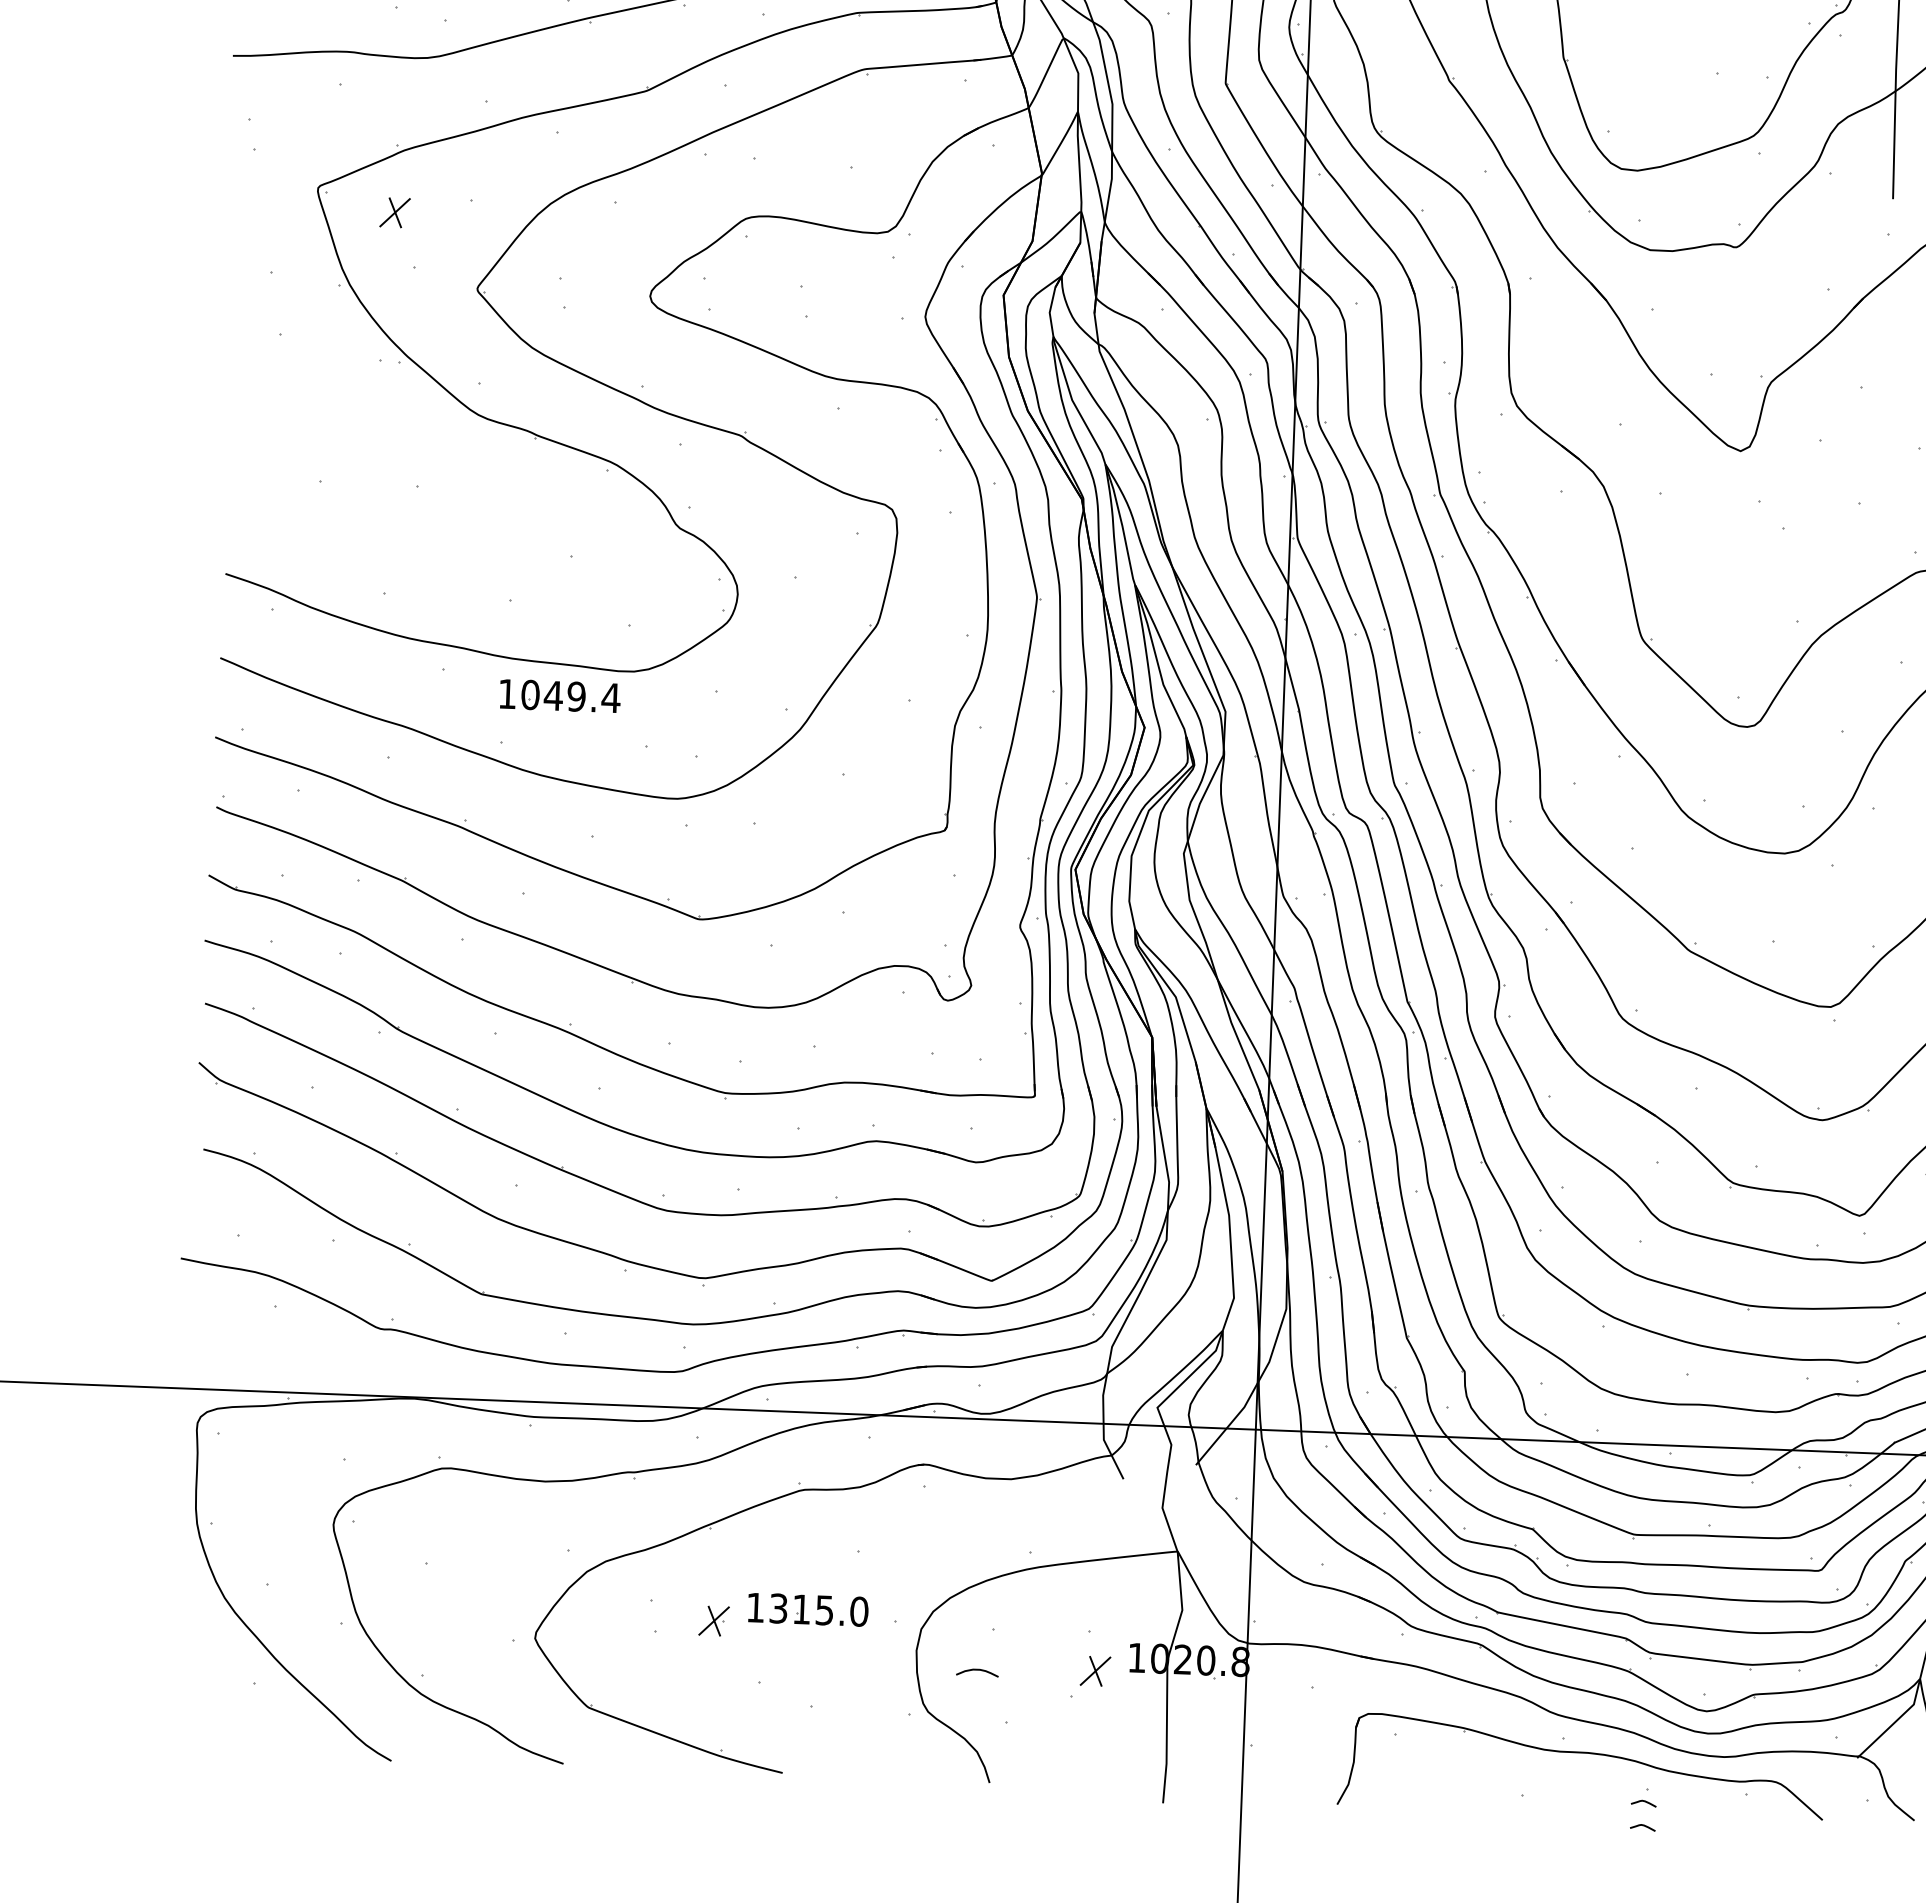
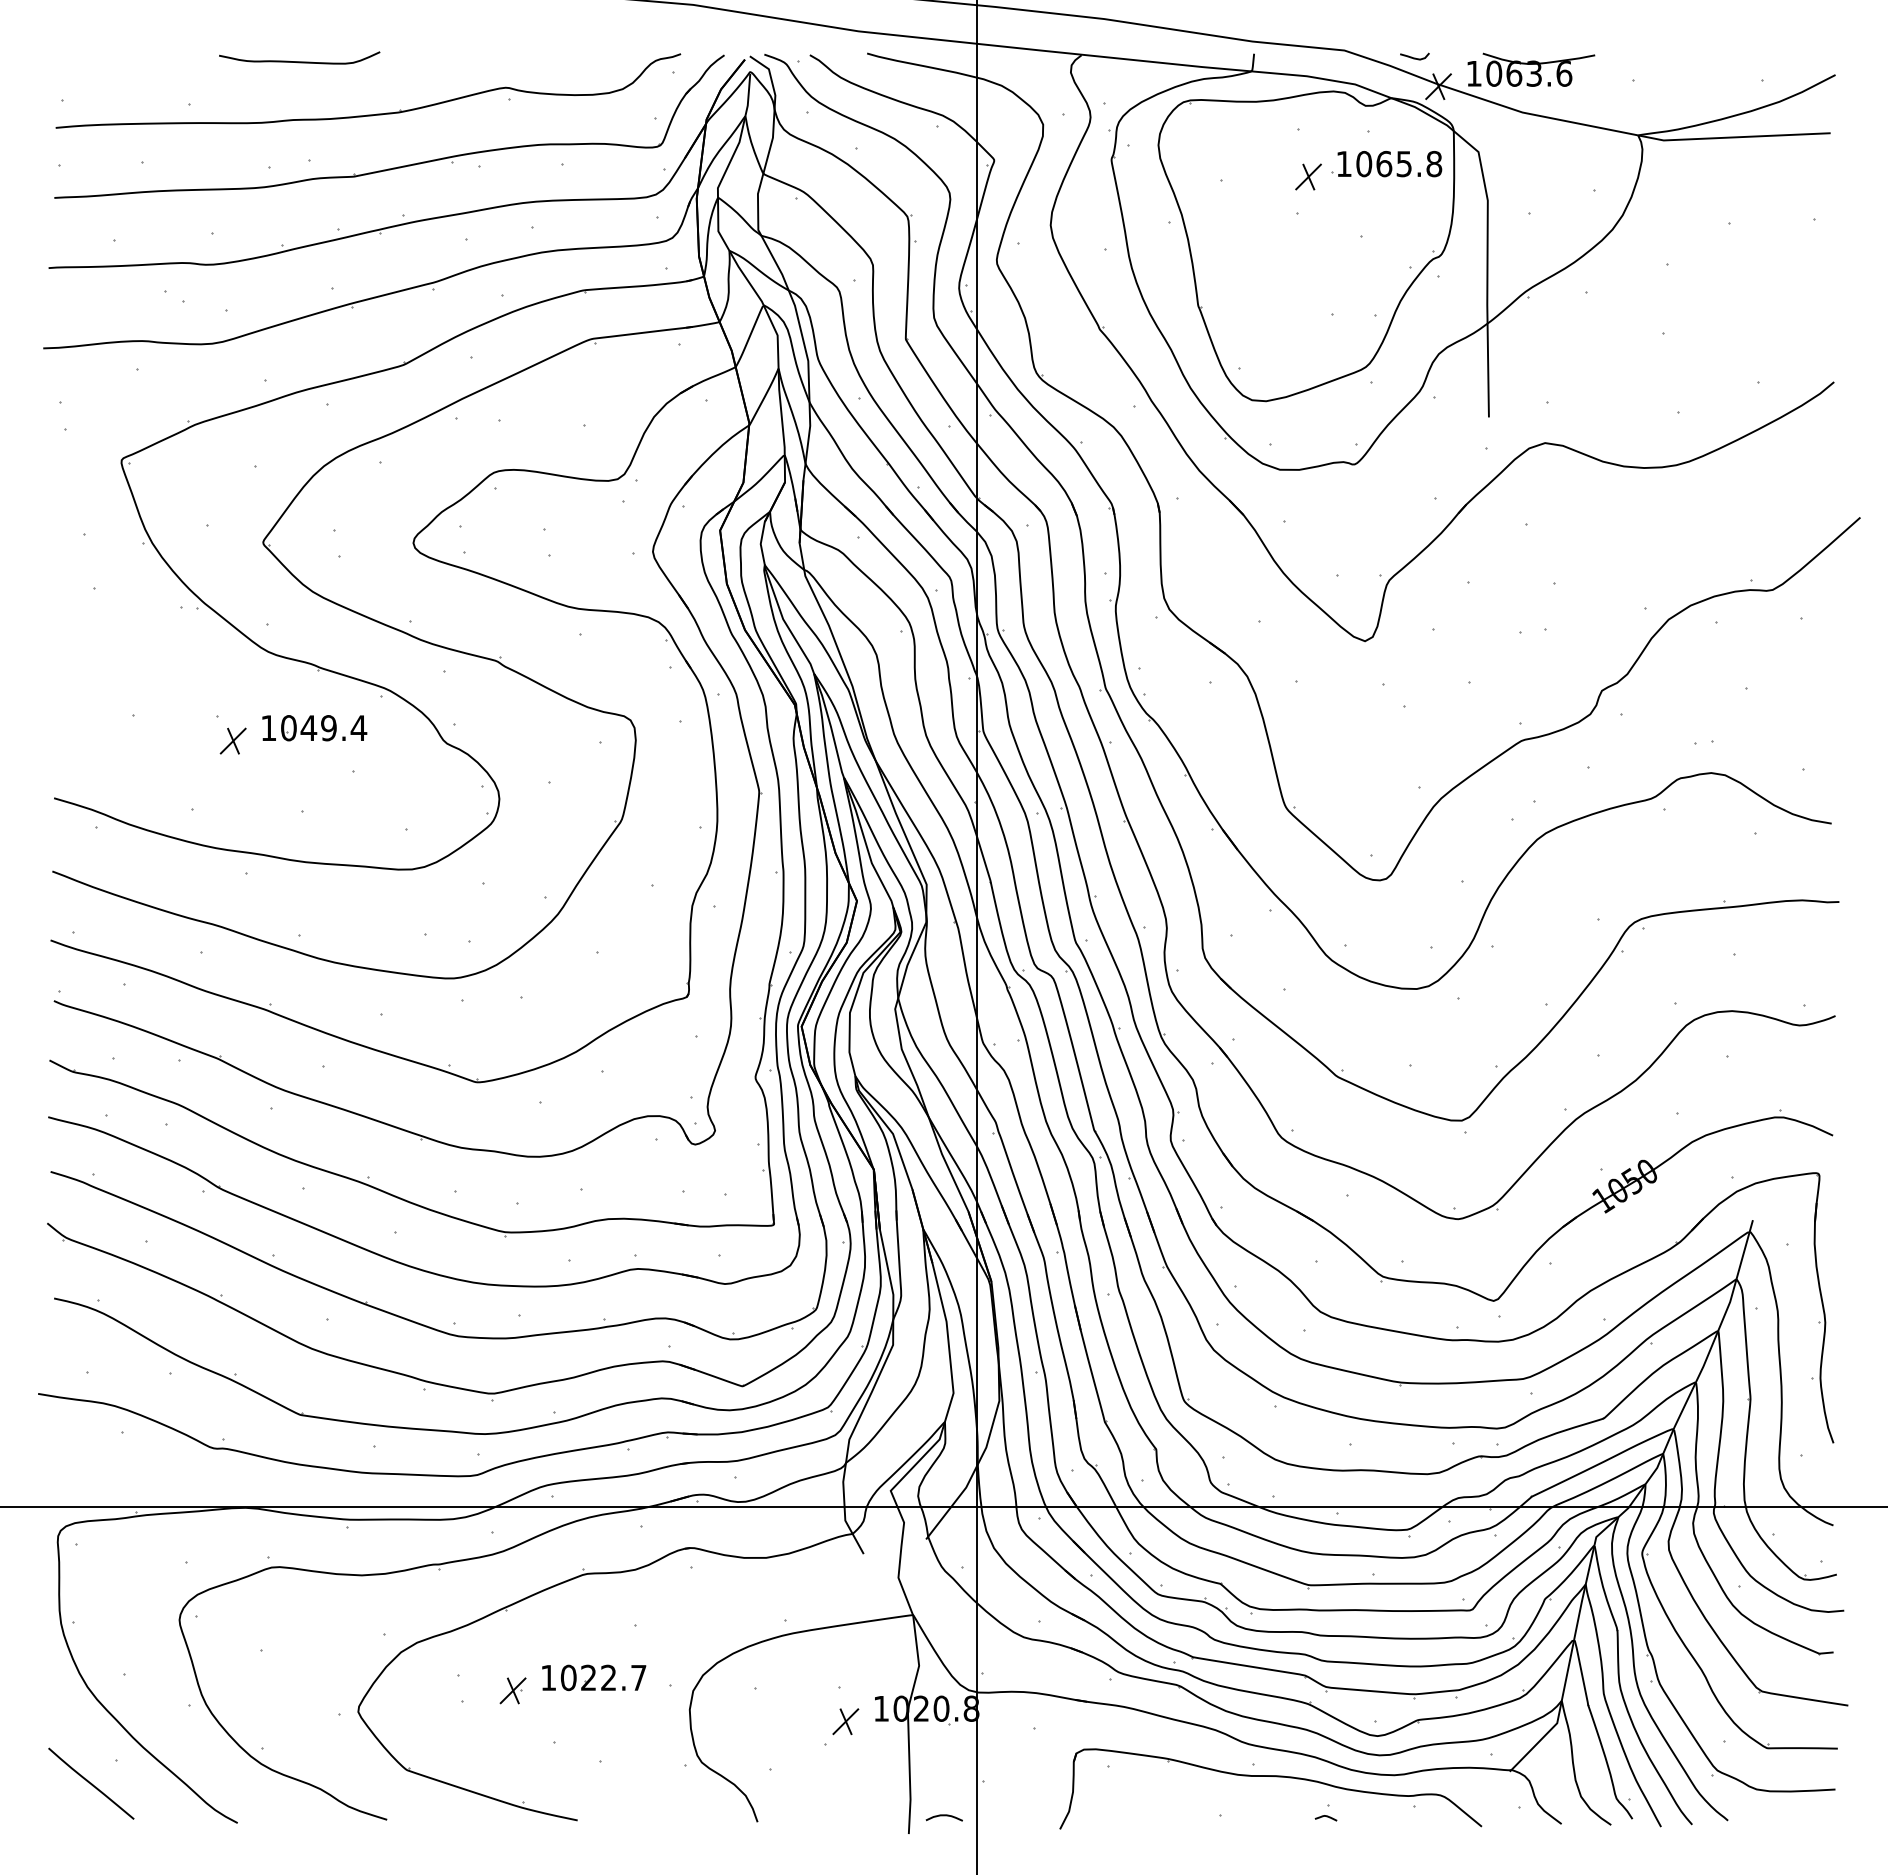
part: (394, 211) -> (232, 740), moved
part: (559, 696) -> (314, 728), moved
text: (818, 1609) -> (603, 1677), 1315.0 -> 1022.7
curve: (976, 1671) -> (943, 1816), moved
line: (224, 1709) -> (91, 1783), added
curve: (1643, 1826) -> (1326, 1838), removed

